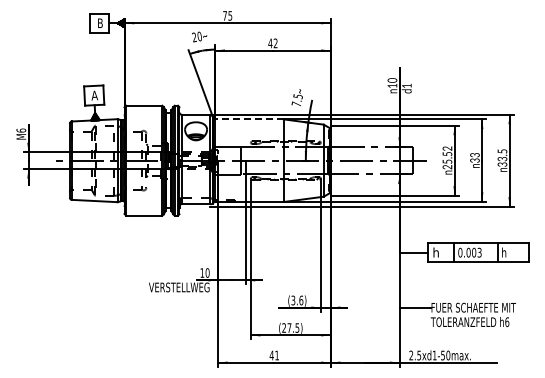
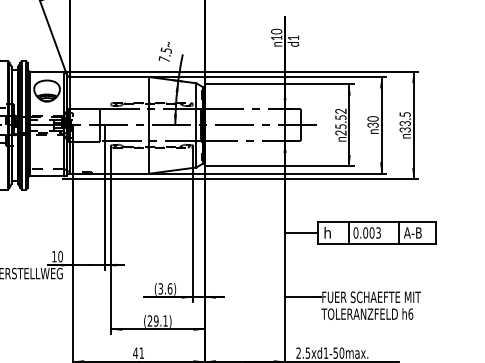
line: (248, 119) -> (108, 77), dashed -> solid
text: (475, 154) -> (373, 118), 33 -> 30
text: (508, 252) -> (412, 232), h -> A-B
text: (293, 327) -> (160, 320), (27.5) -> (29.1)

